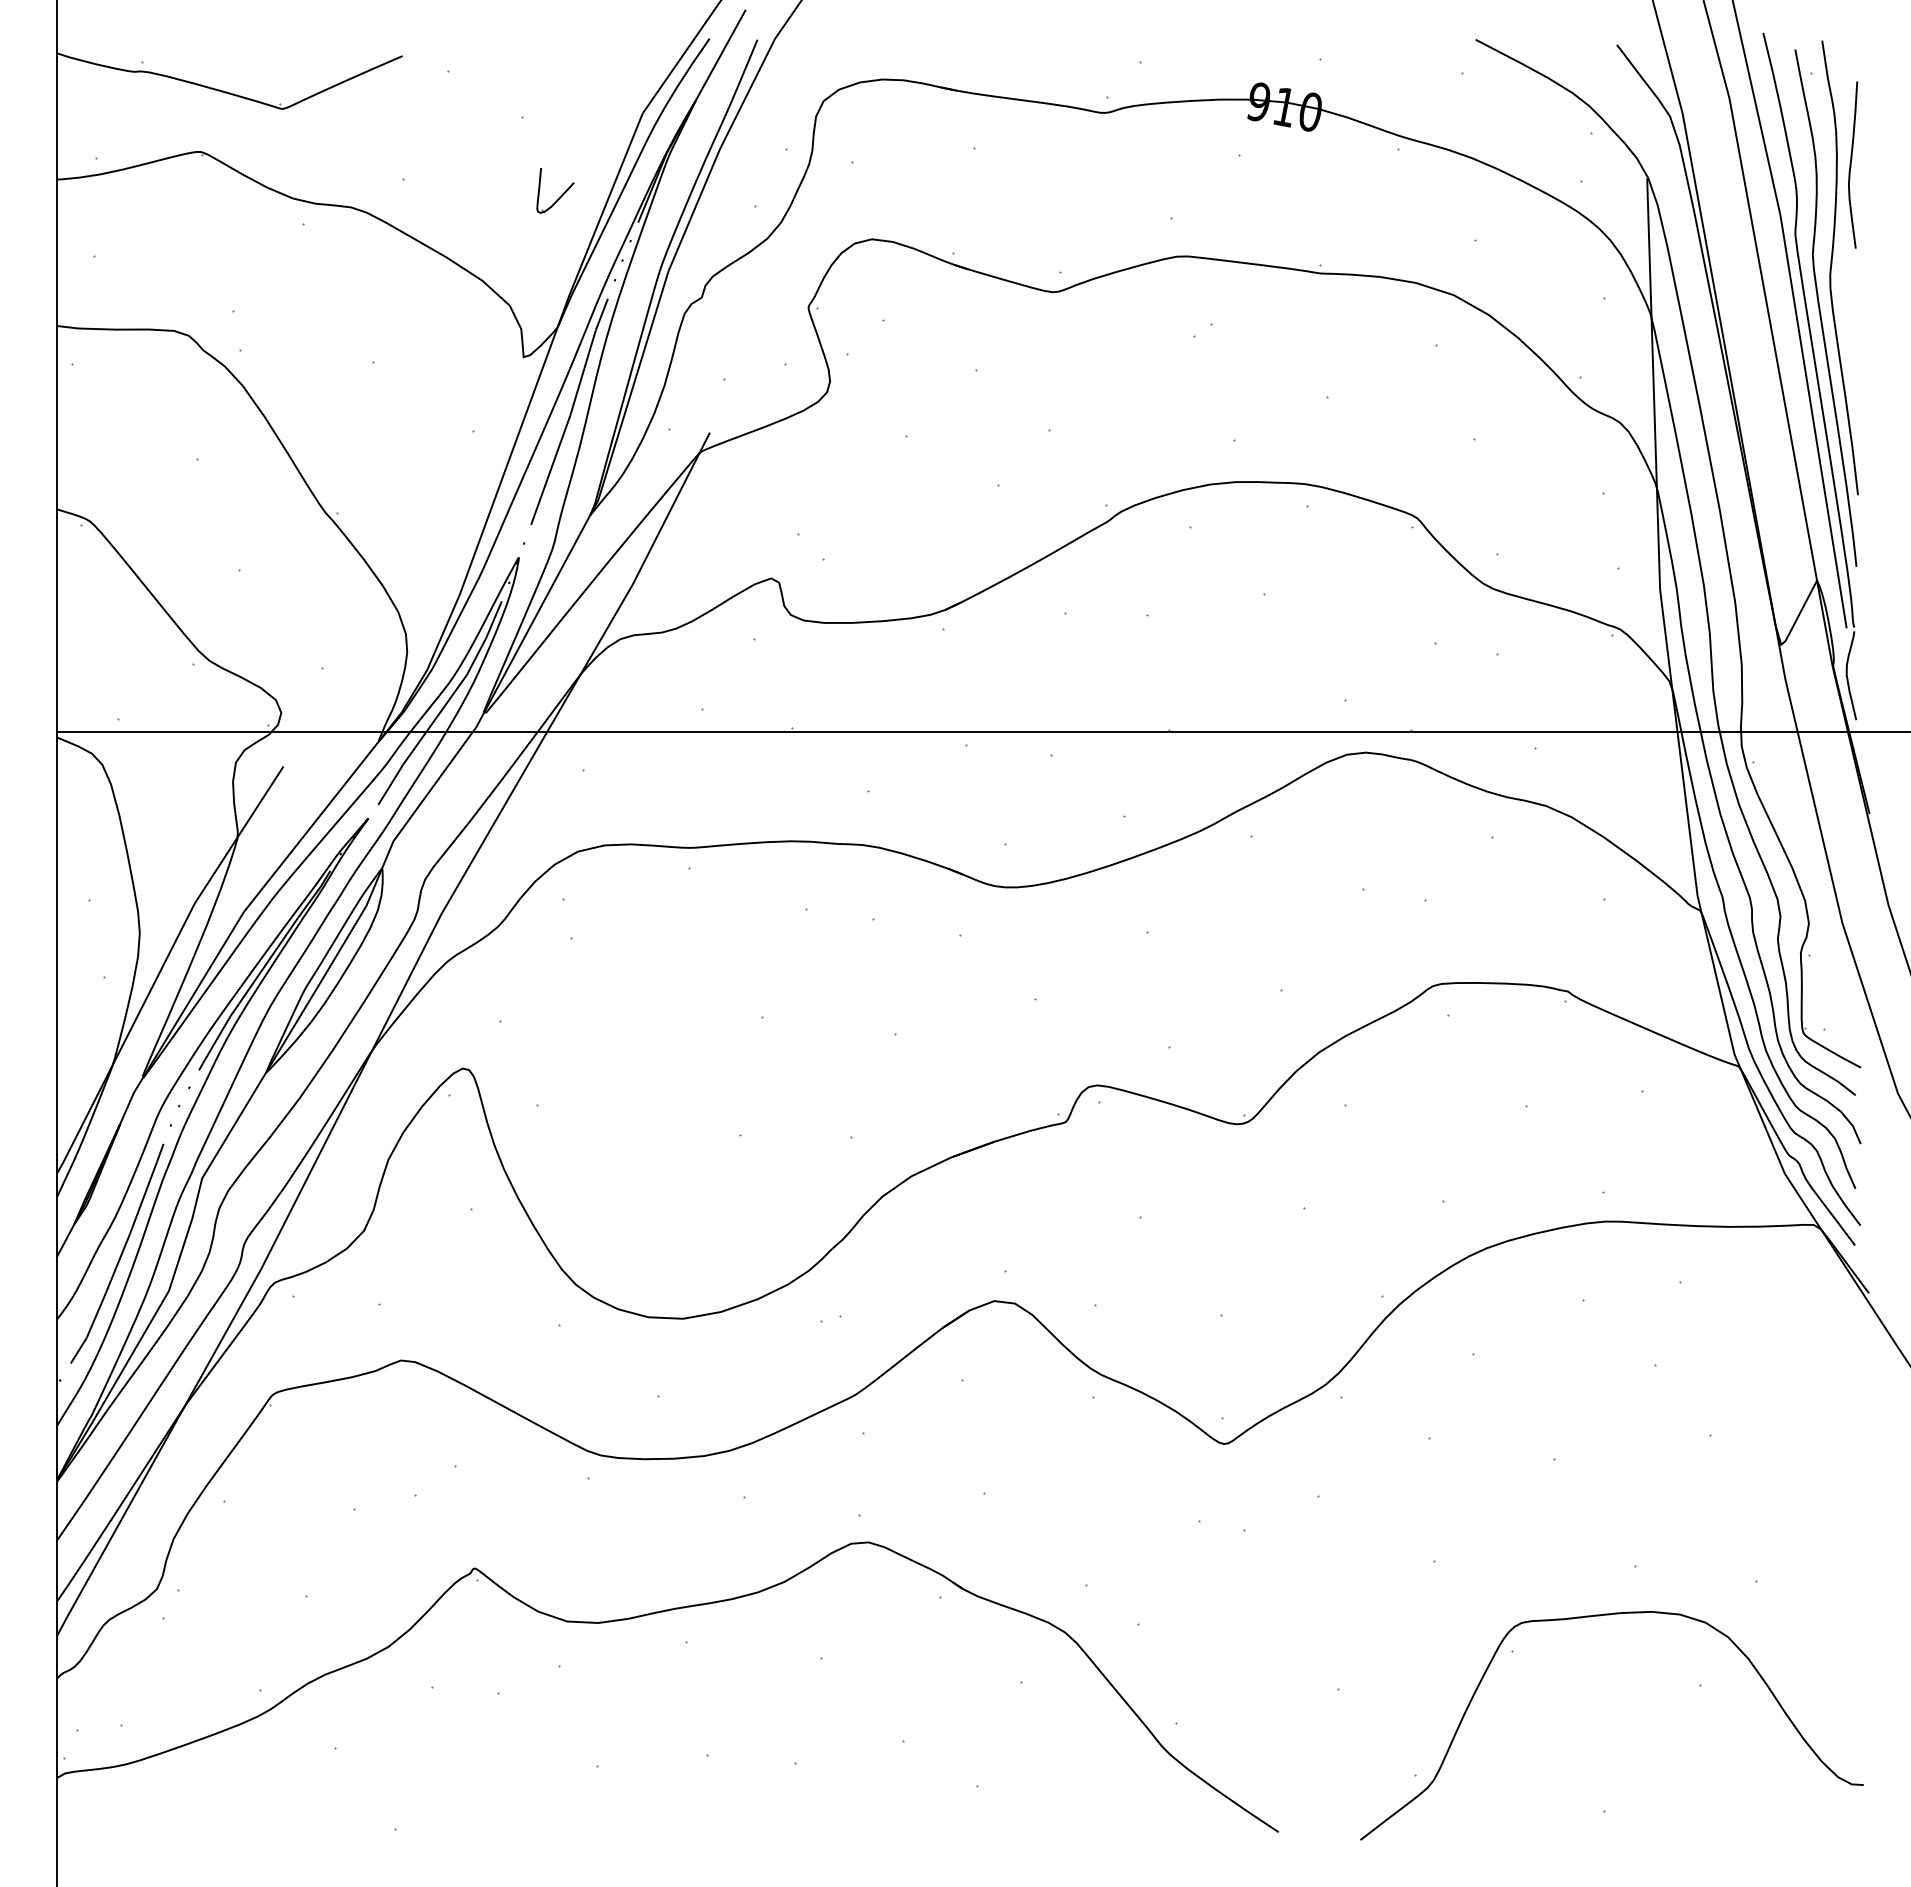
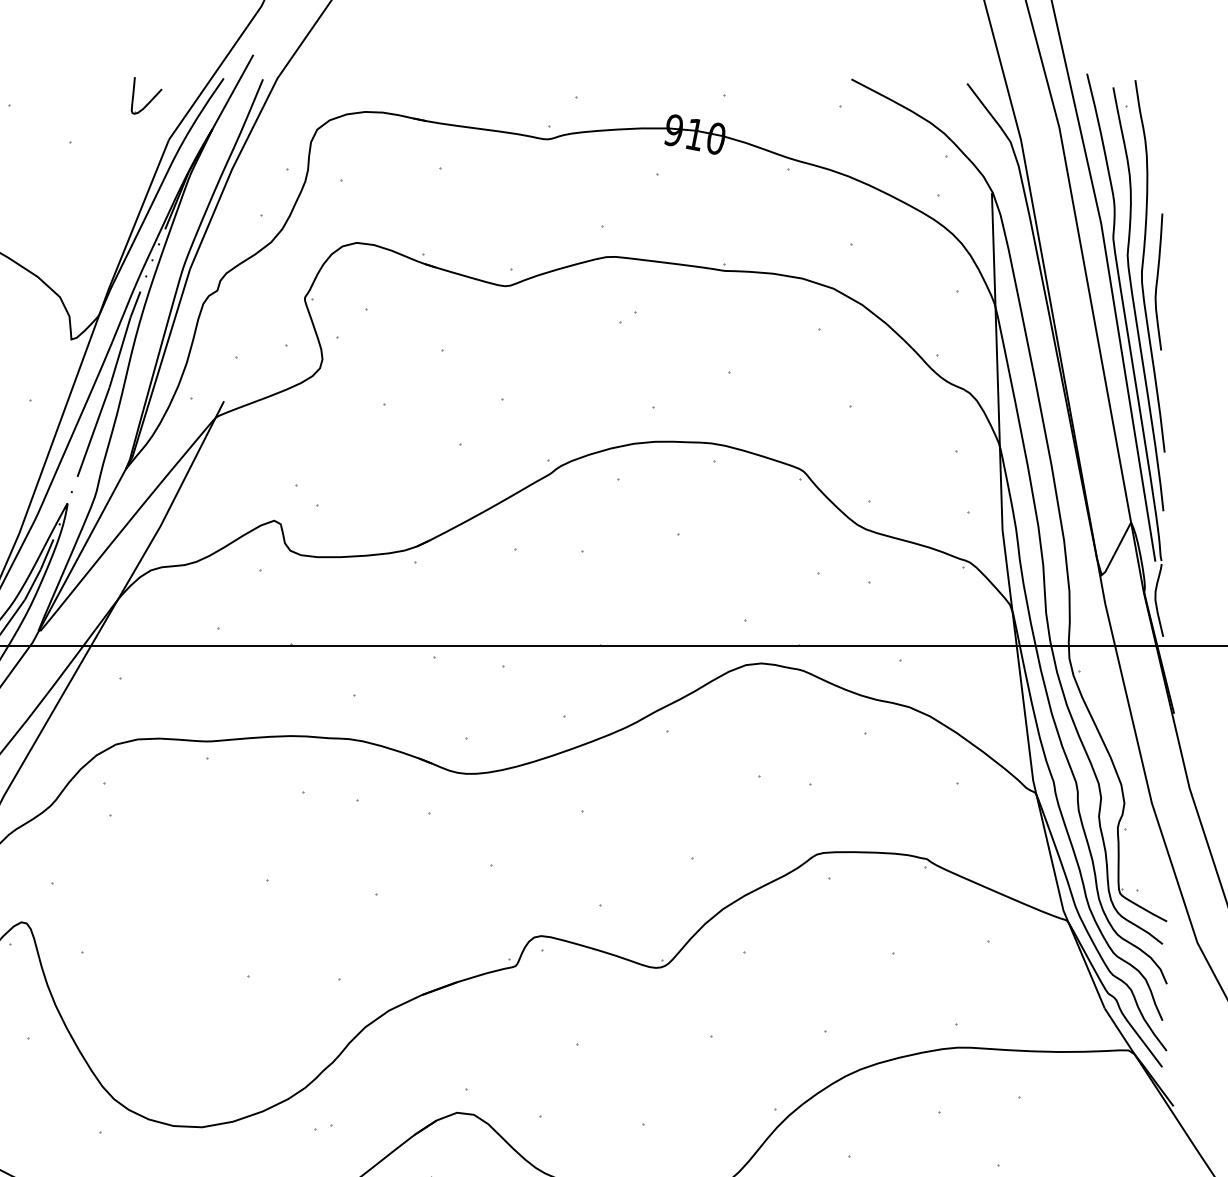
curve: (1851, 164) -> (1157, 281), moved
part: (560, 195) -> (150, 99), moved

